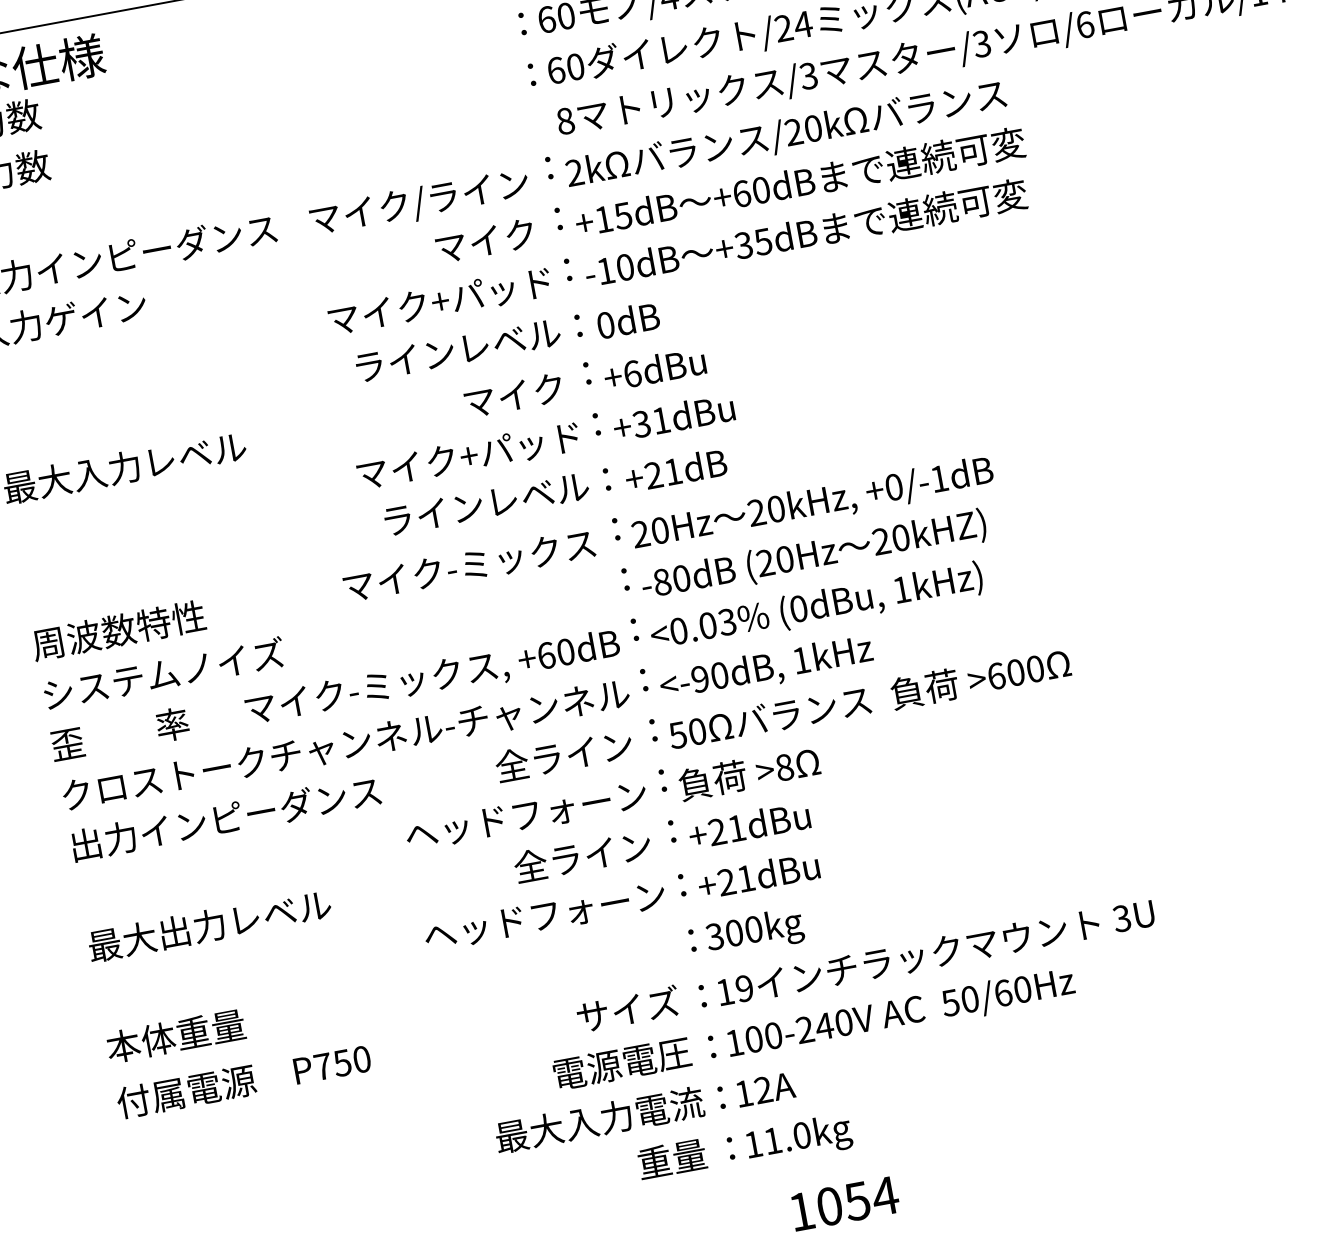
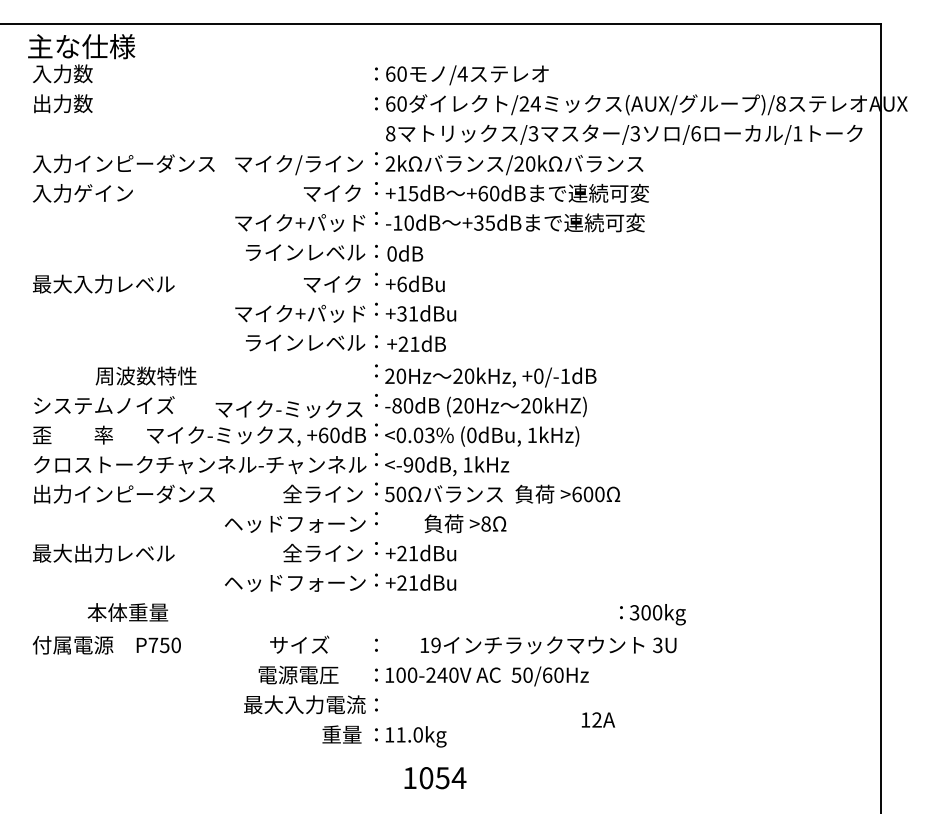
text: (468, 566) -> (288, 409), moved
text: (117, 629) -> (145, 375), moved
text: (749, 773) -> (465, 523), moved
text: (745, 933) -> (652, 614), moved
text: (936, 953) -> (548, 645), moved
text: (627, 1008) -> (299, 644), moved
text: (175, 1036) -> (127, 612), moved
text: (622, 1064) -> (298, 675), moved
text: (765, 1088) -> (598, 719), moved

